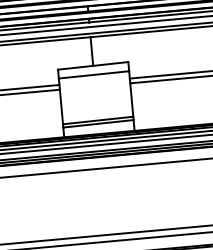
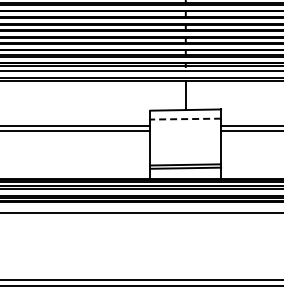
line: (93, 75) -> (185, 119), solid -> dashed

